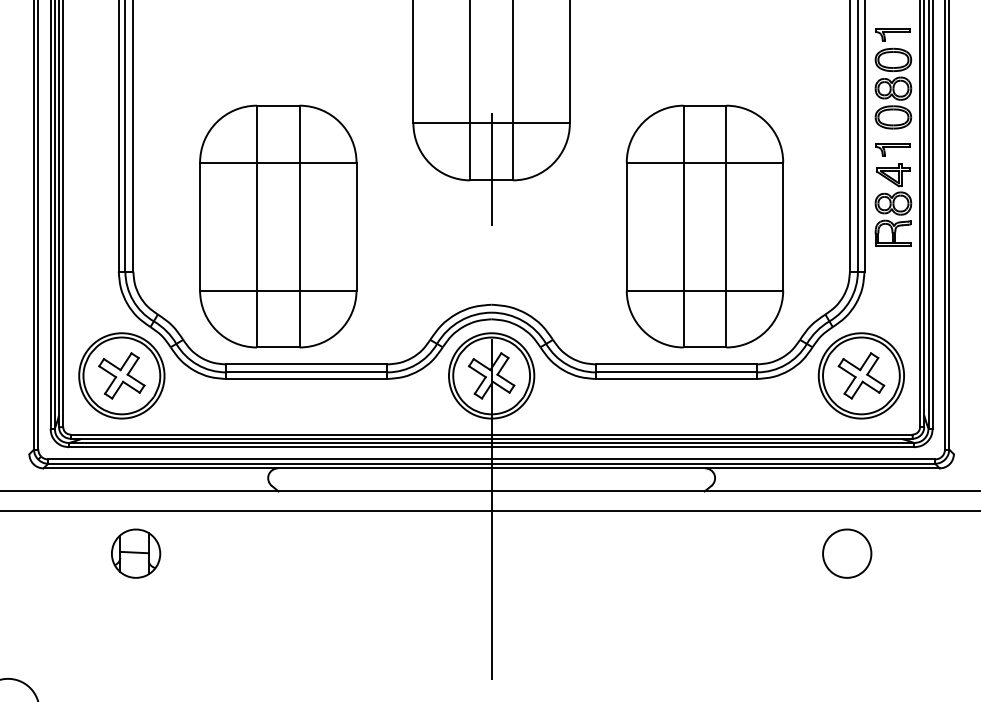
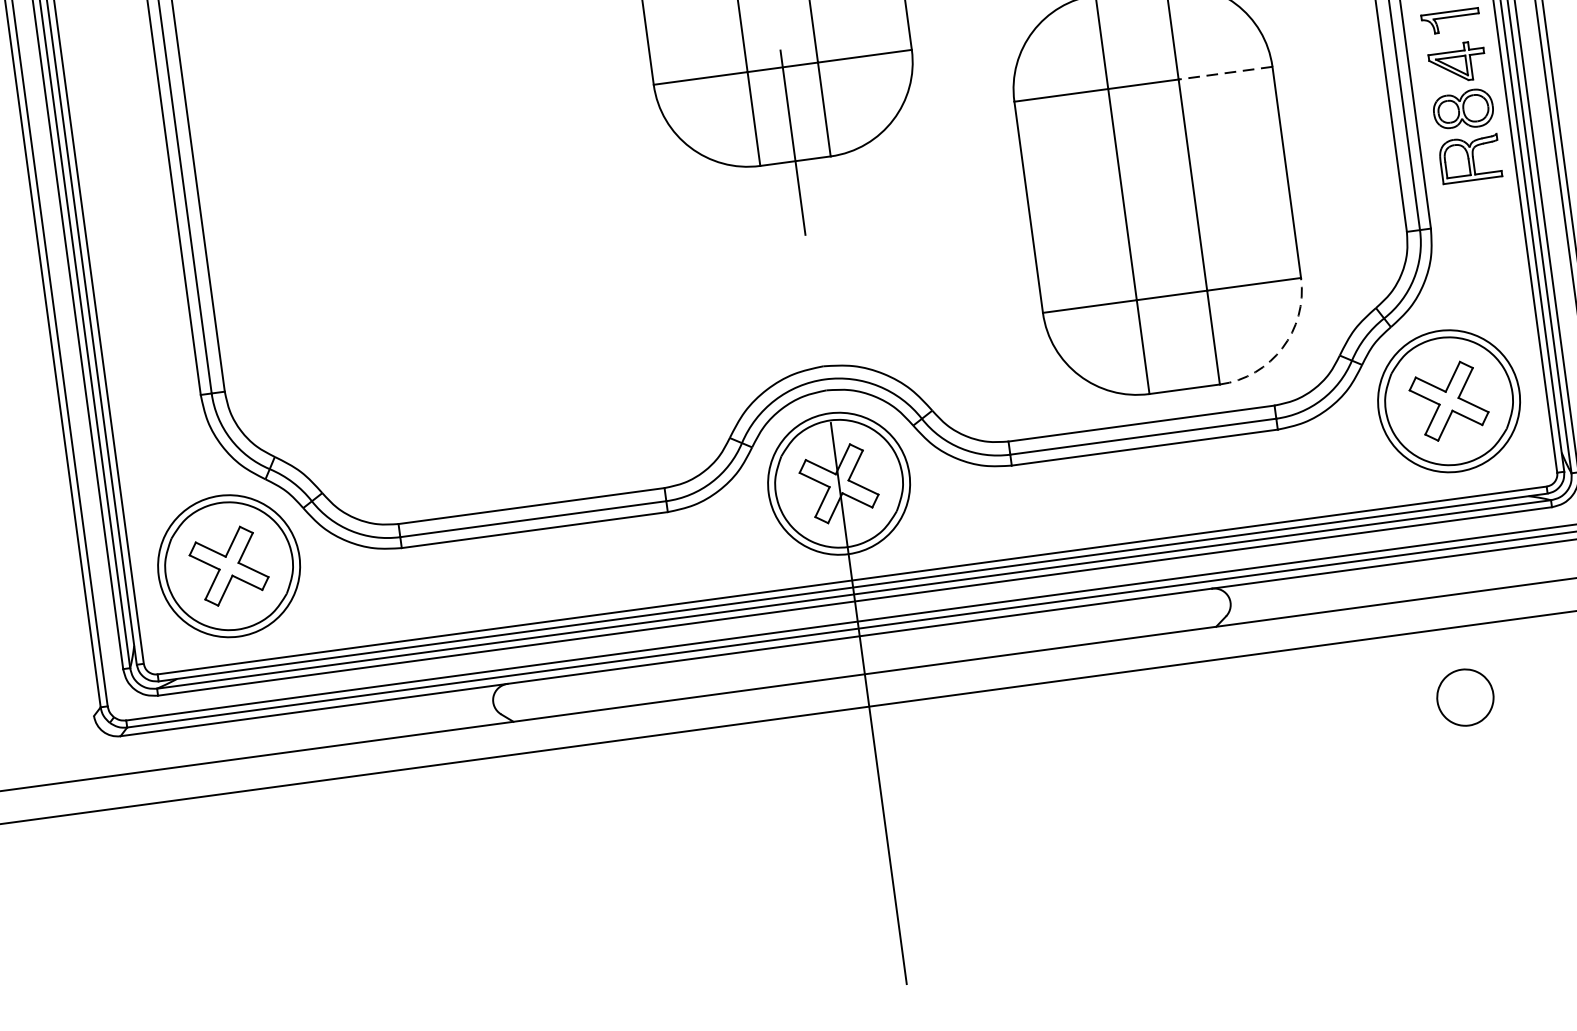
line: (754, 162) -> (1225, 73), solid -> dashed
part: (278, 226) -> (454, 284), removed
arc: (766, 330) -> (1282, 347), solid -> dashed
part: (136, 553) -> (292, 855), removed
part: (847, 553) -> (1465, 697), size x0.7

